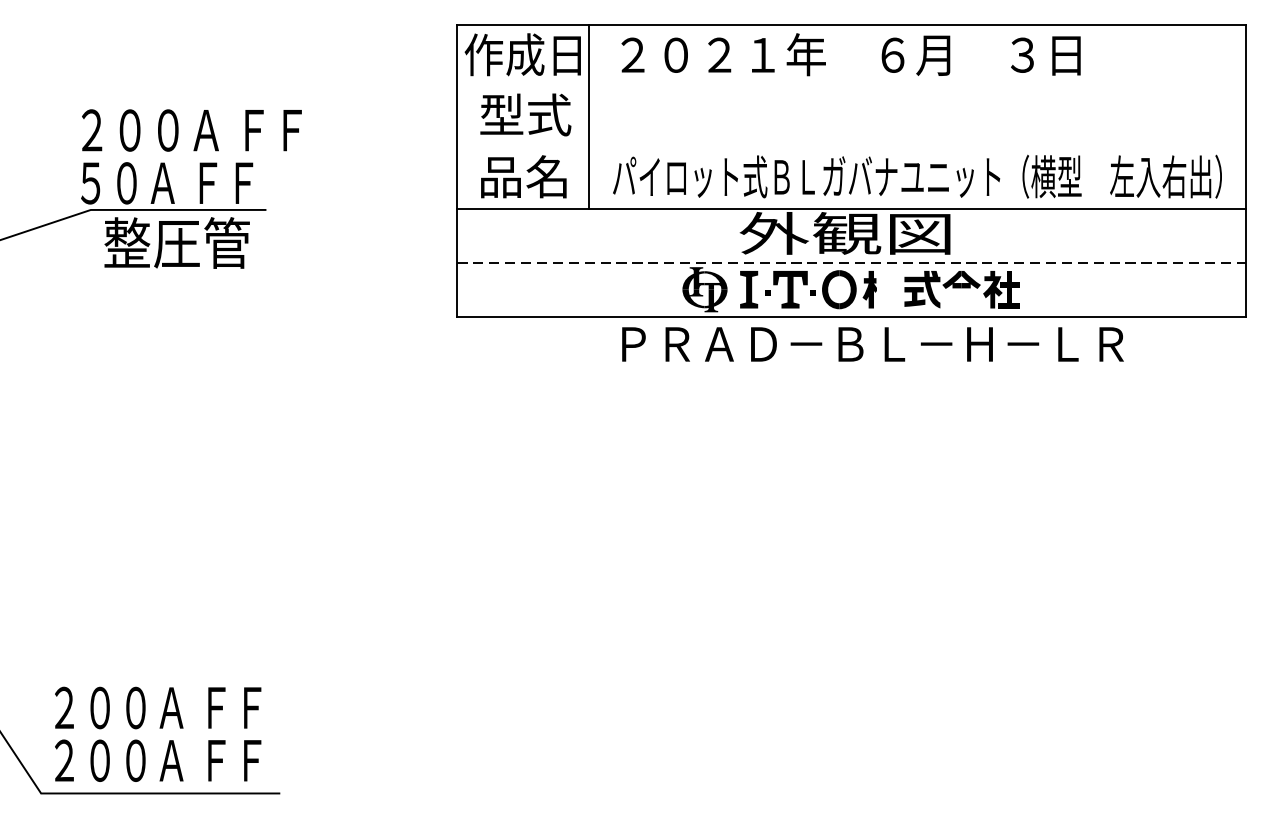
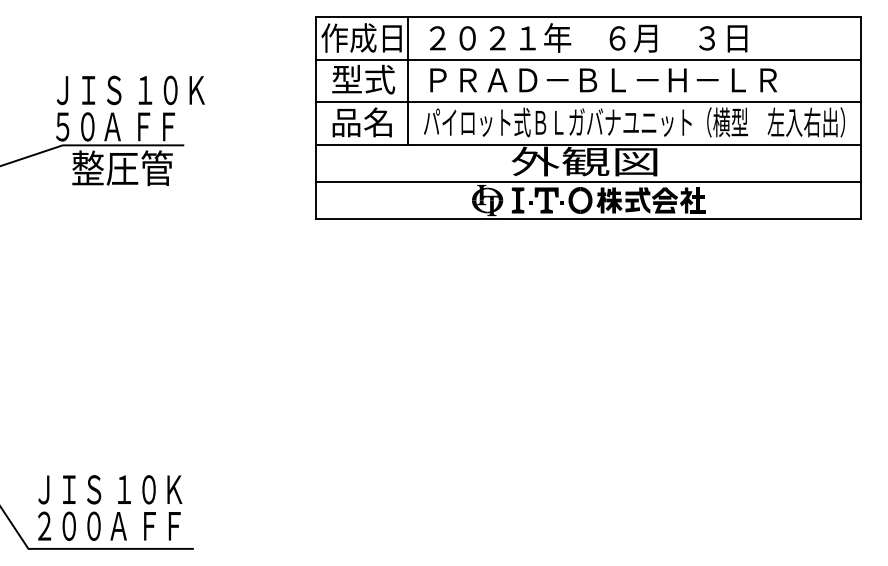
line: (850, 85) -> (588, 59), added
text: (191, 130) -> (132, 90), ２００Ａ ＦＦ -> ＪＩＳ １０Ｋ
line: (850, 147) -> (588, 102), added
line: (850, 262) -> (588, 181), dashed -> solid
fill: (887, 289) -> (613, 200), added
fill: (960, 299) -> (664, 207), added
text: (872, 344) -> (603, 80), moved
text: (159, 707) -> (110, 489), ２００Ａ ＦＦ -> ＪＩＳ １０Ｋ

